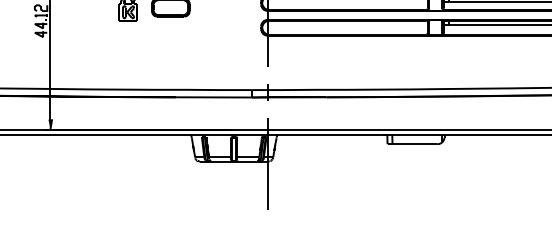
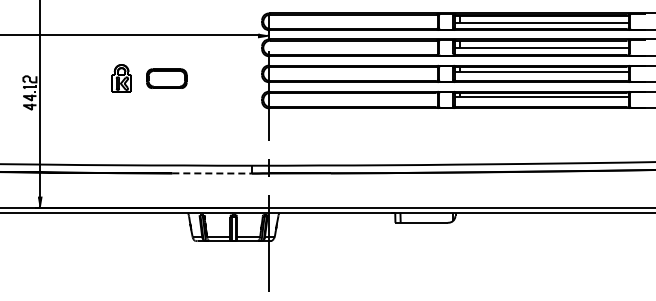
line: (214, 97) -> (212, 173), solid -> dashed

